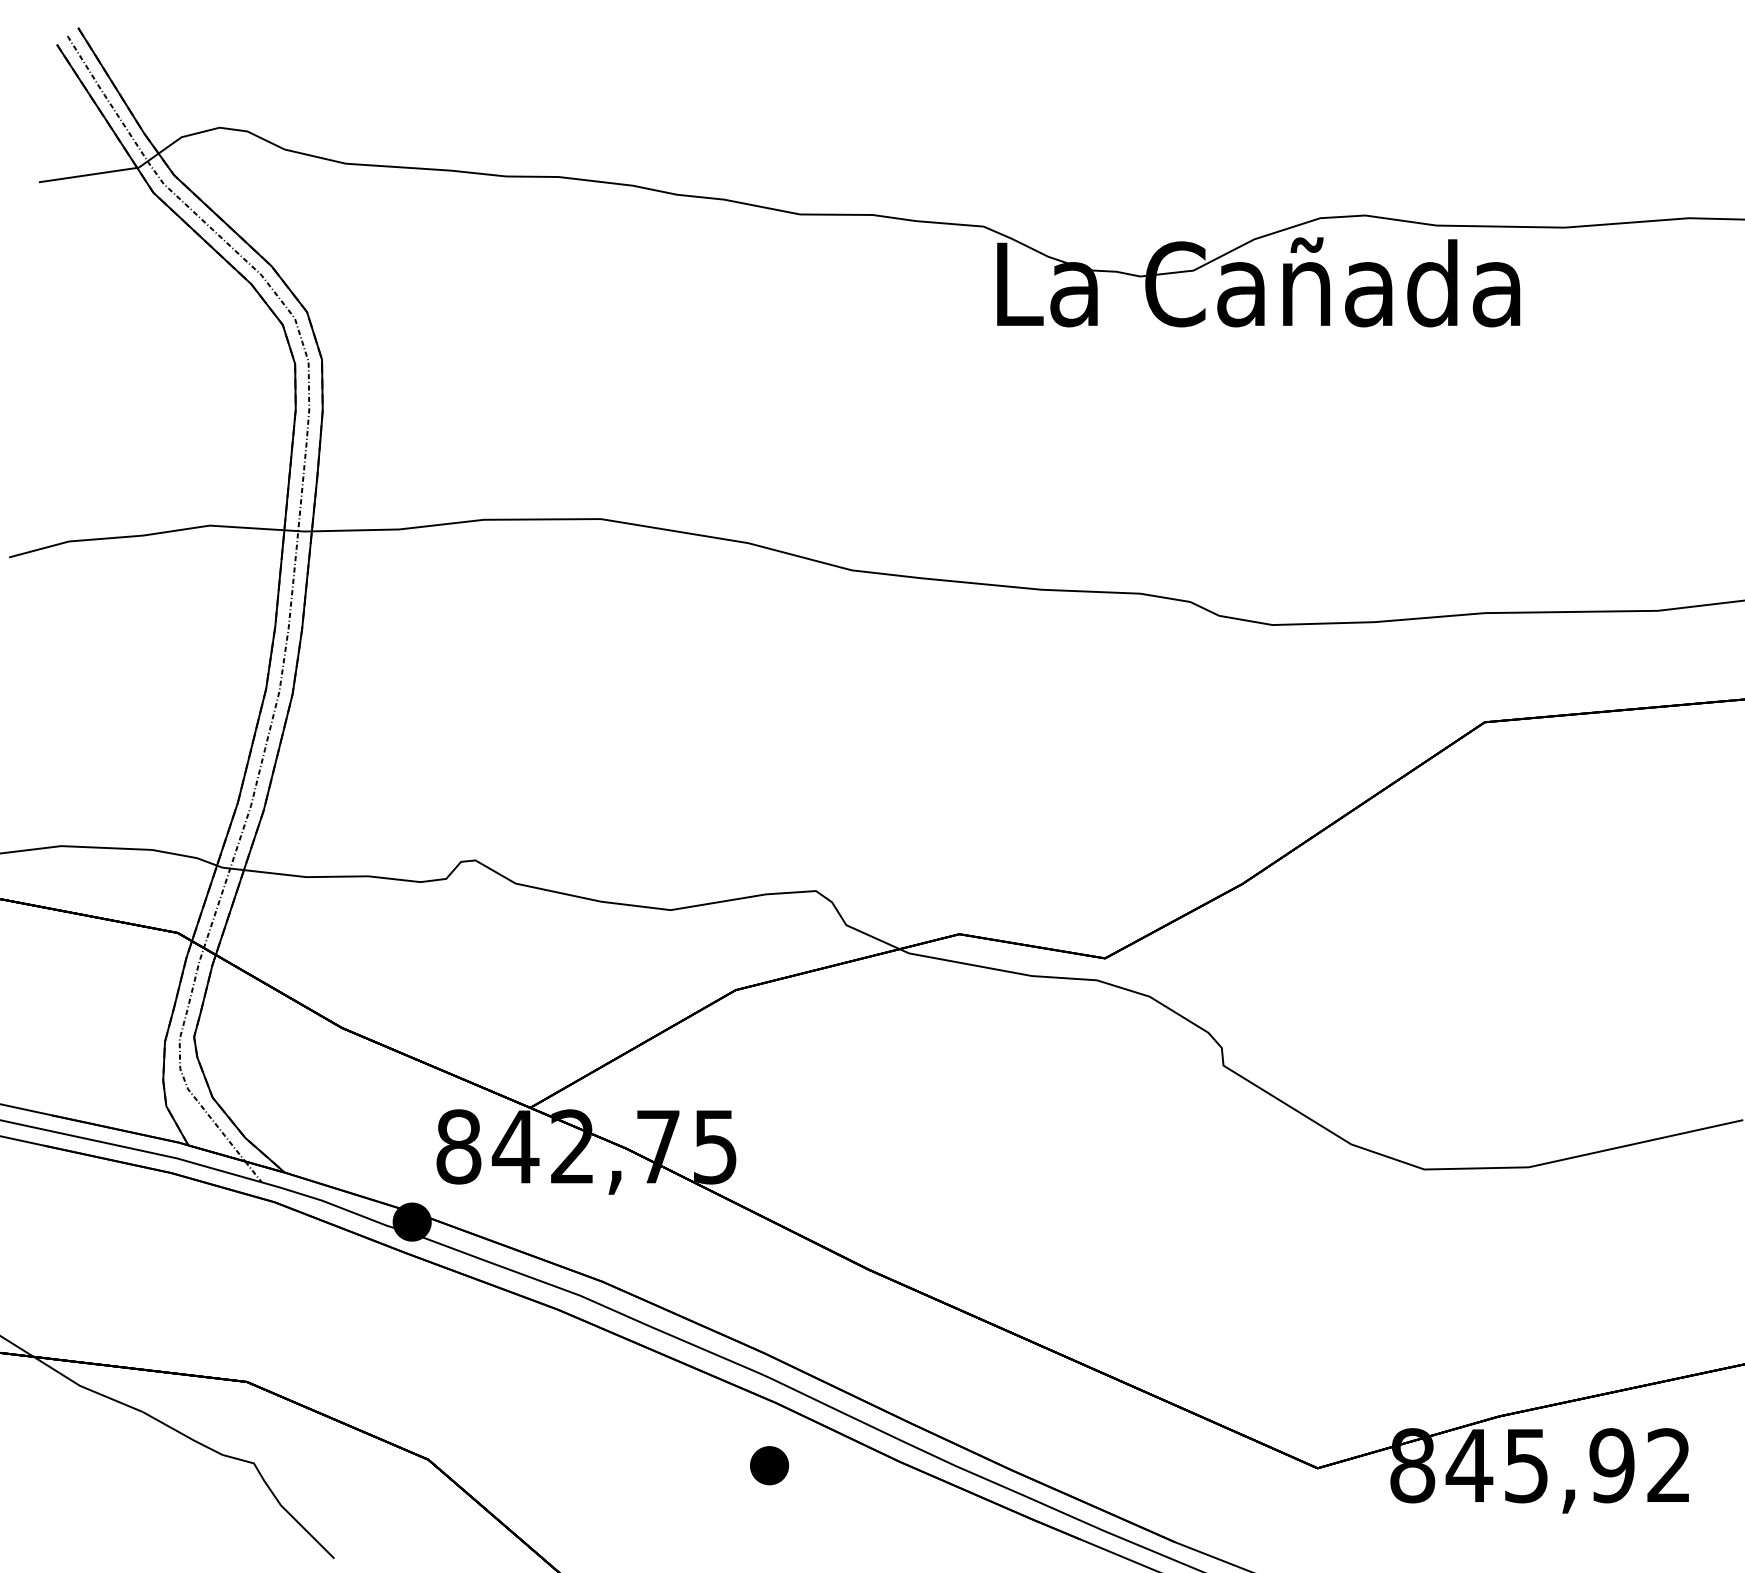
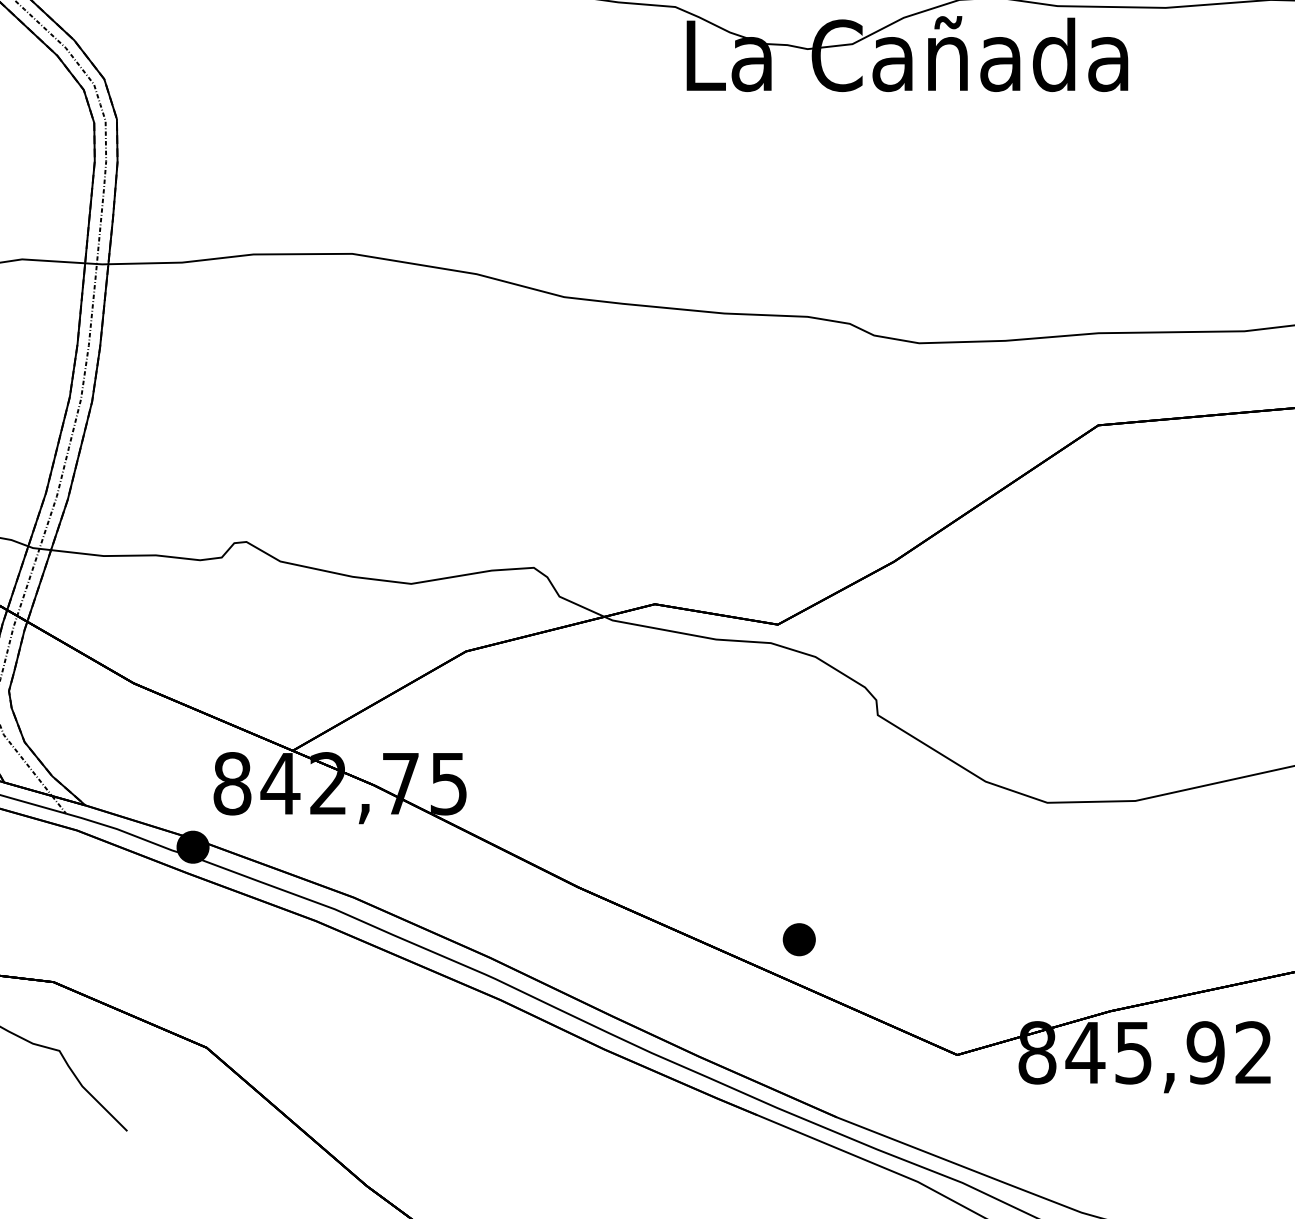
part: (769, 1465) -> (799, 939), moved

